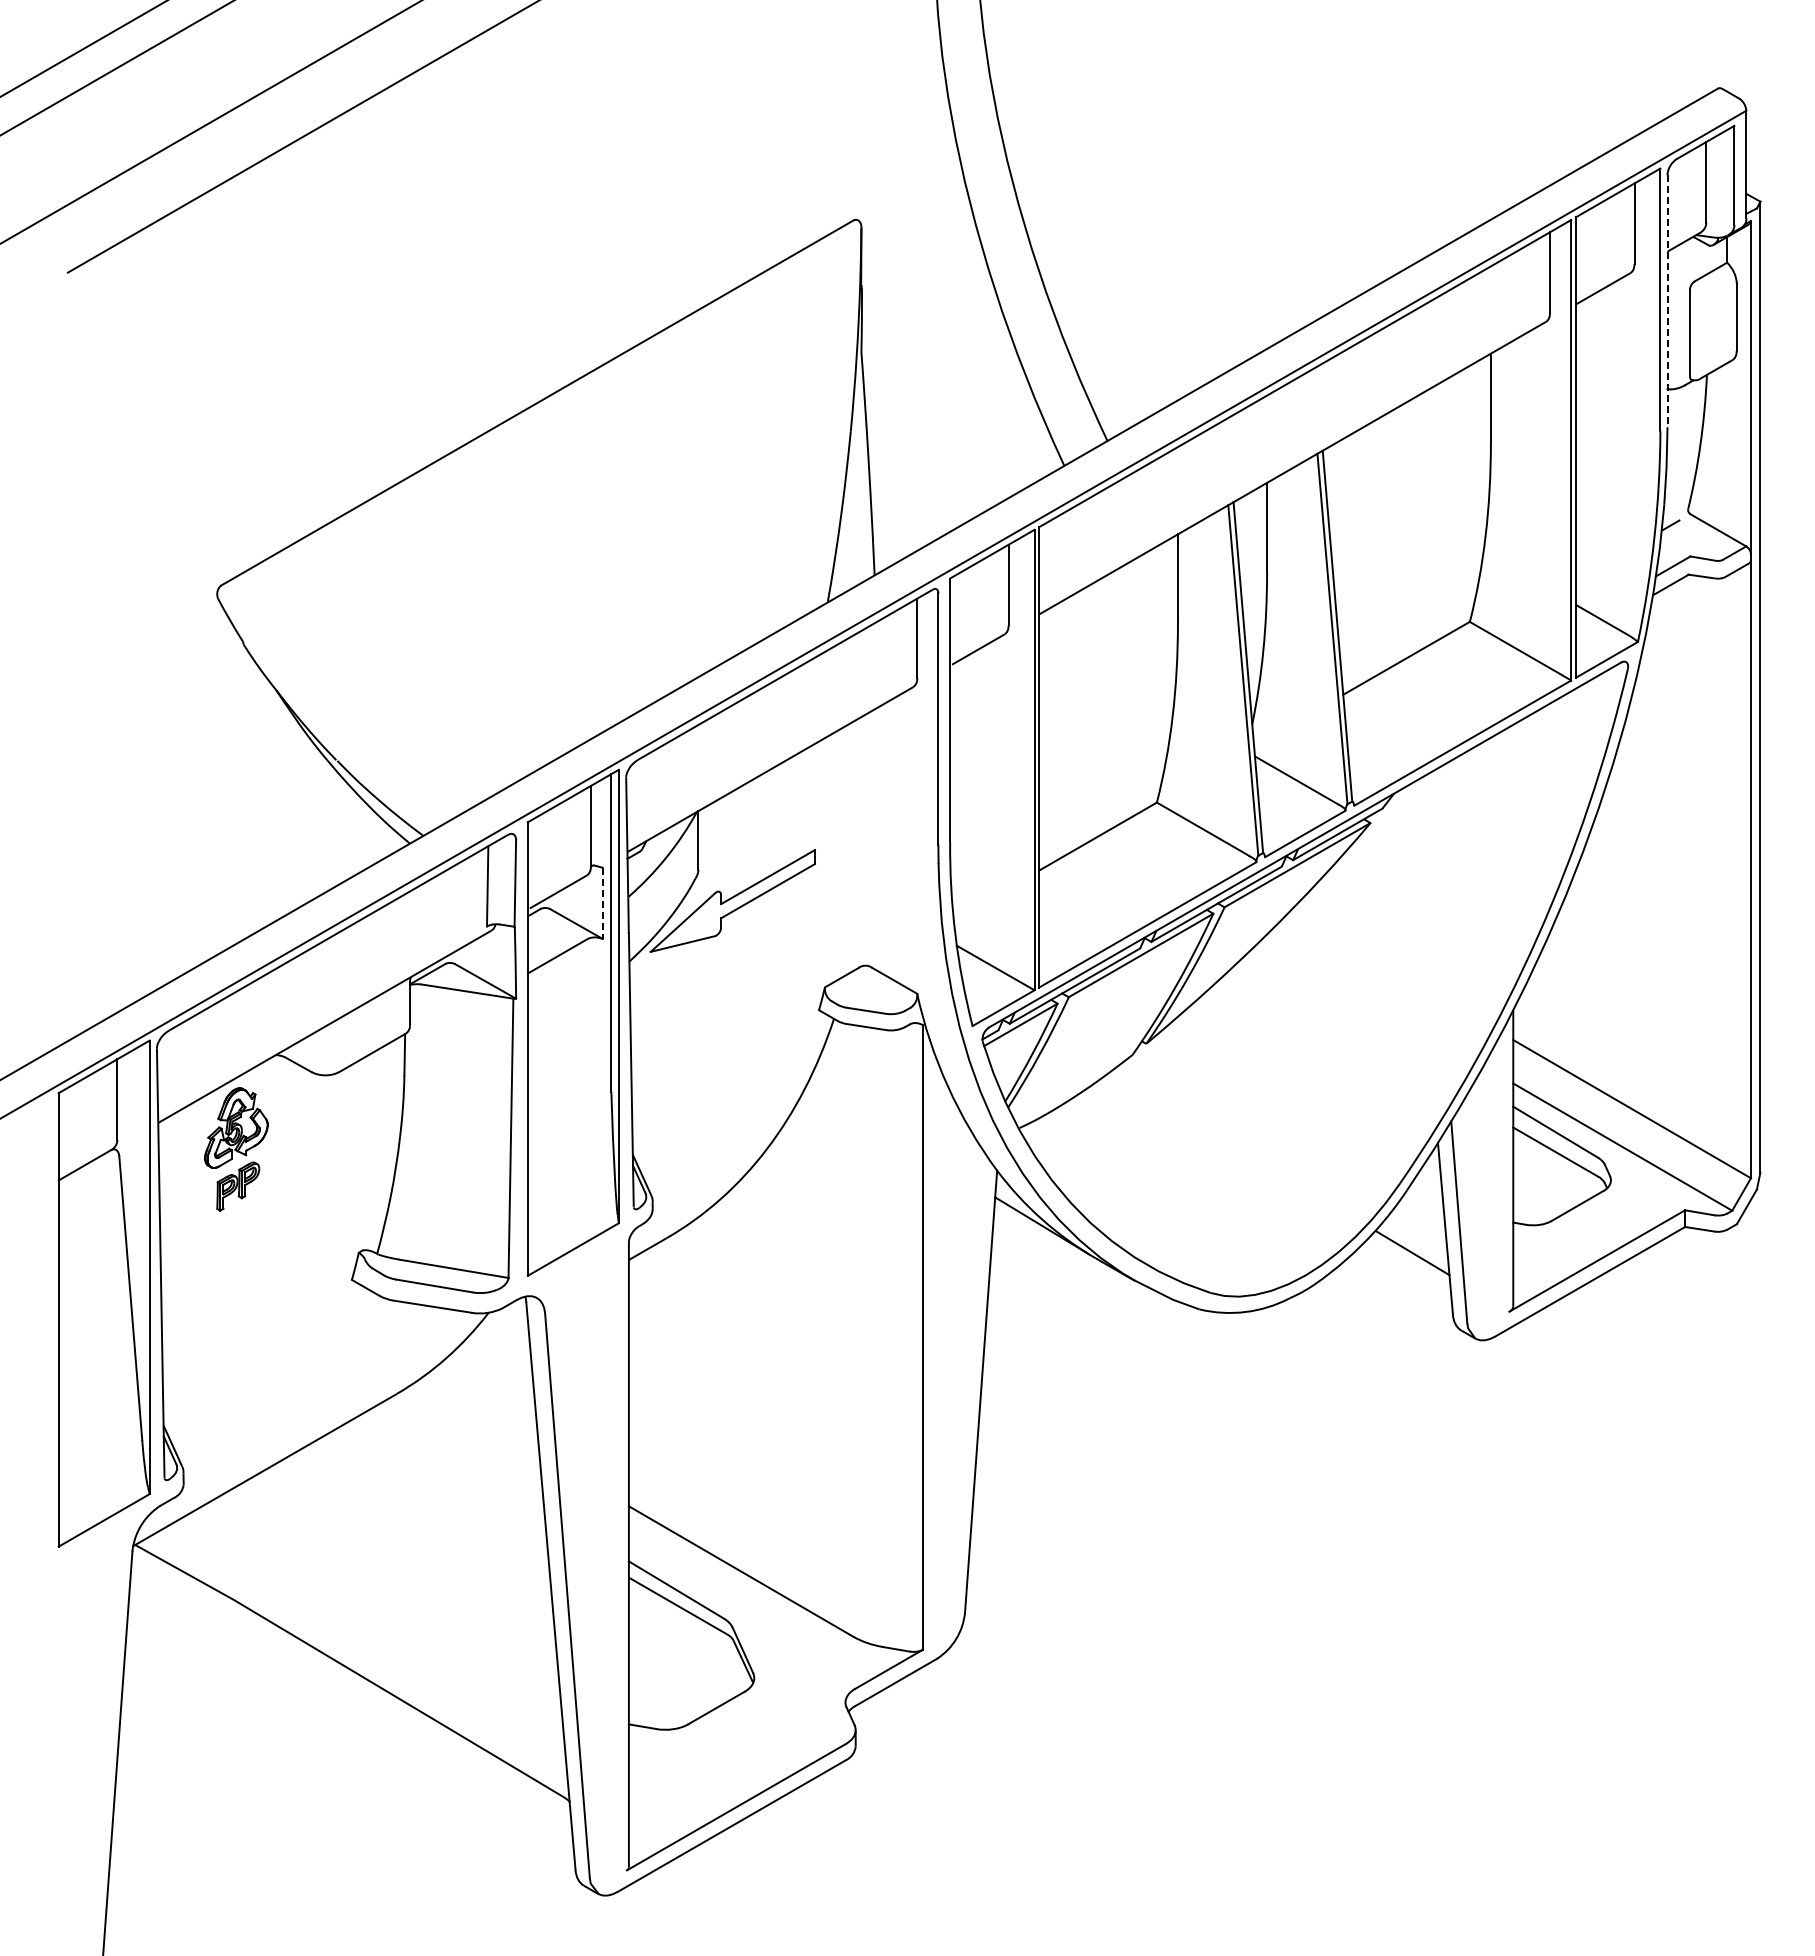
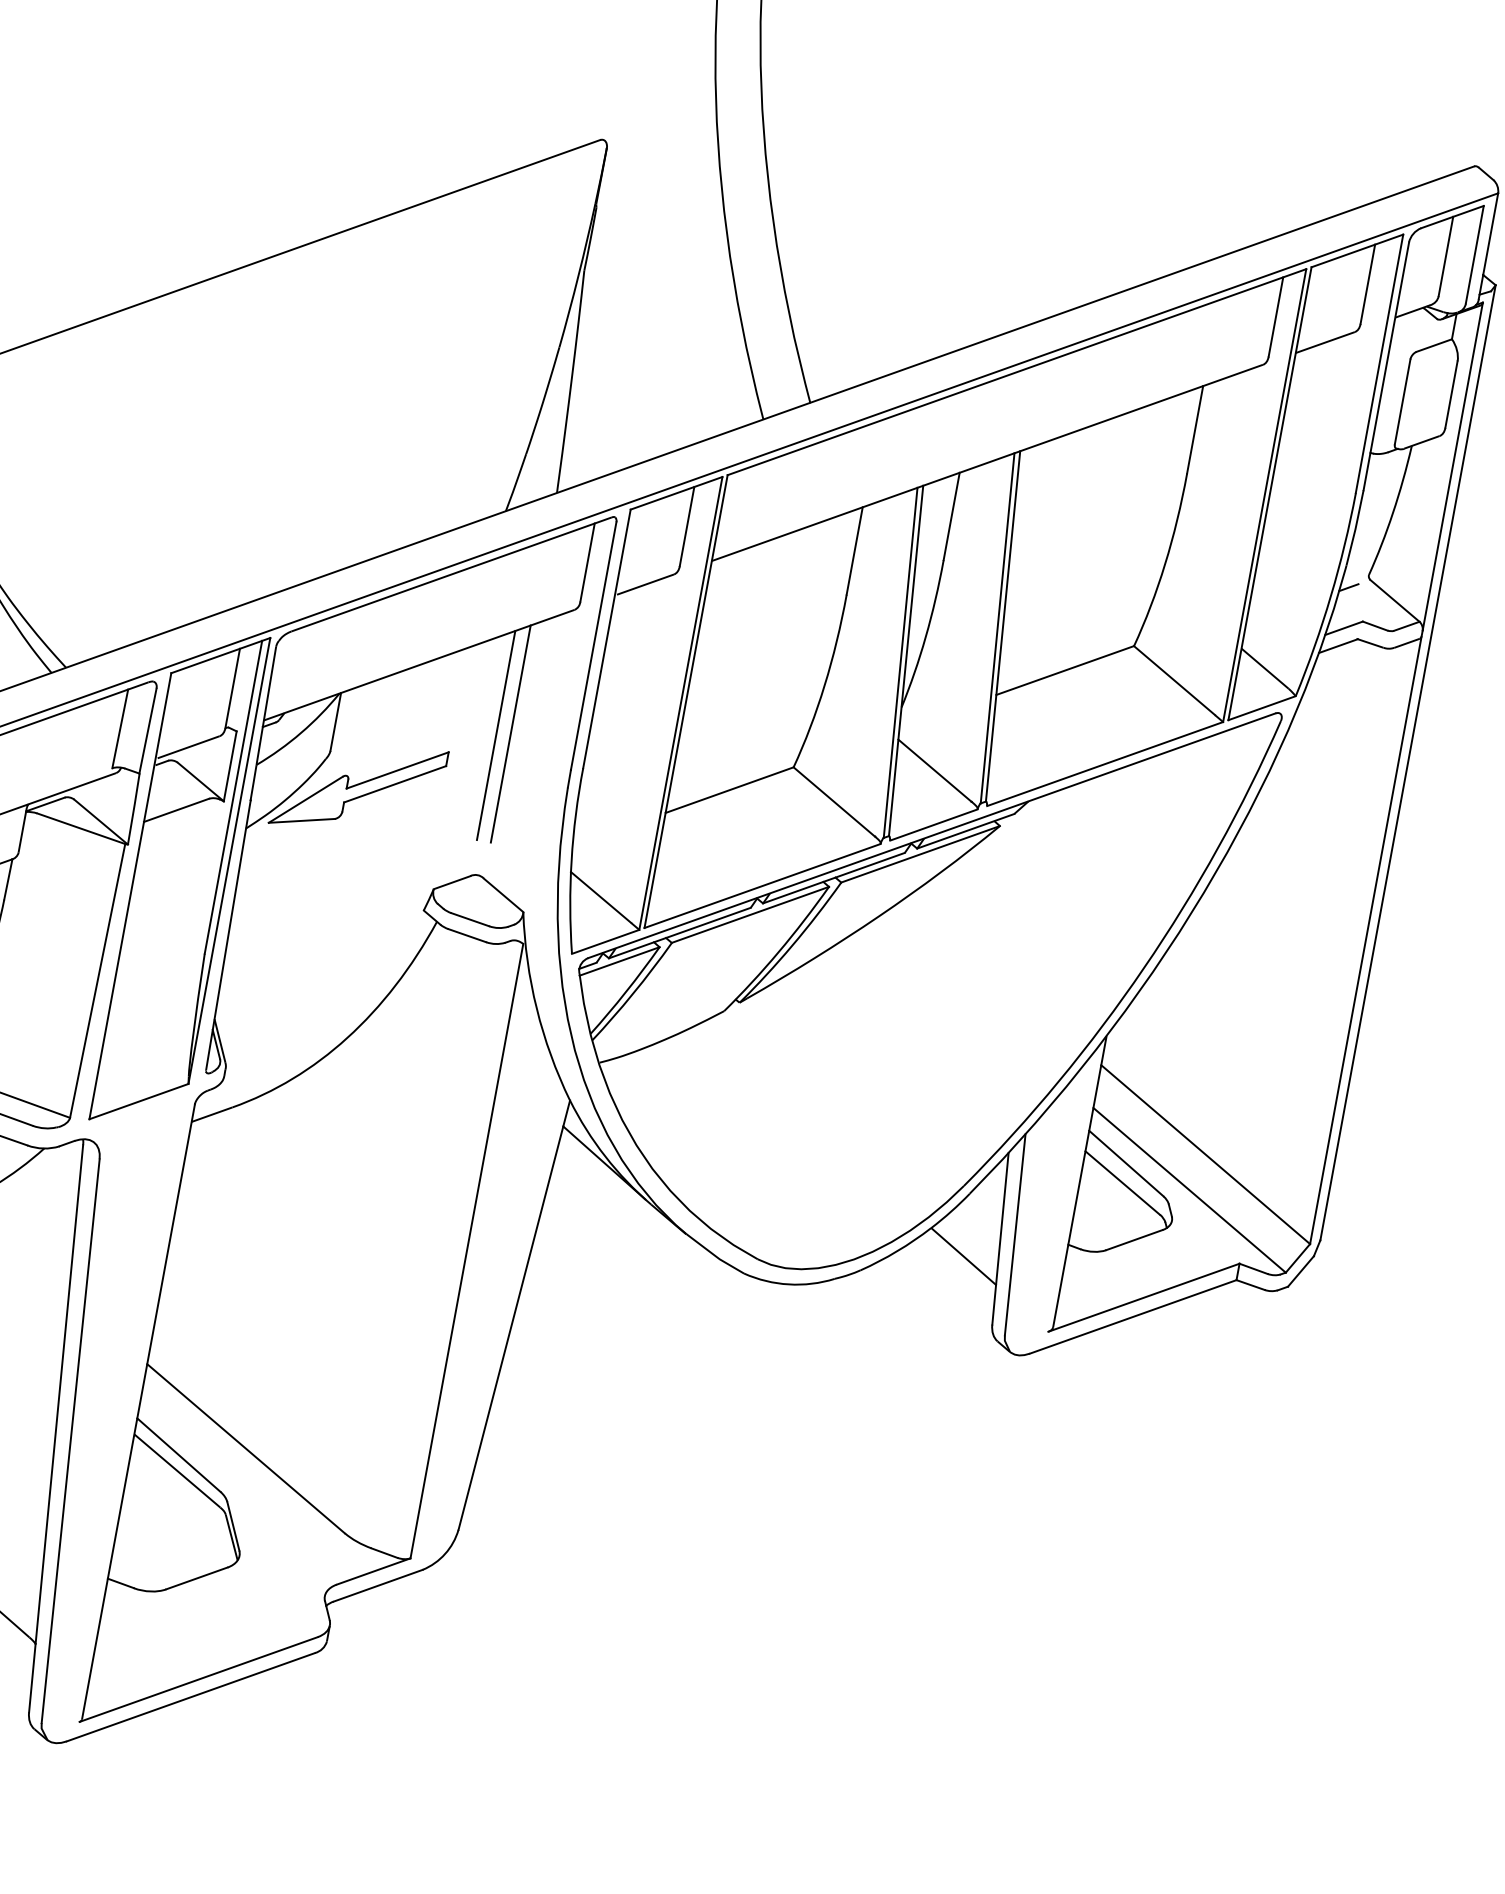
line: (1667, 301) -> (1386, 366), dashed -> solid
line: (872, 820) -> (510, 733), added
line: (858, 824) -> (496, 735), added
line: (602, 903) -> (230, 766), dashed -> solid

